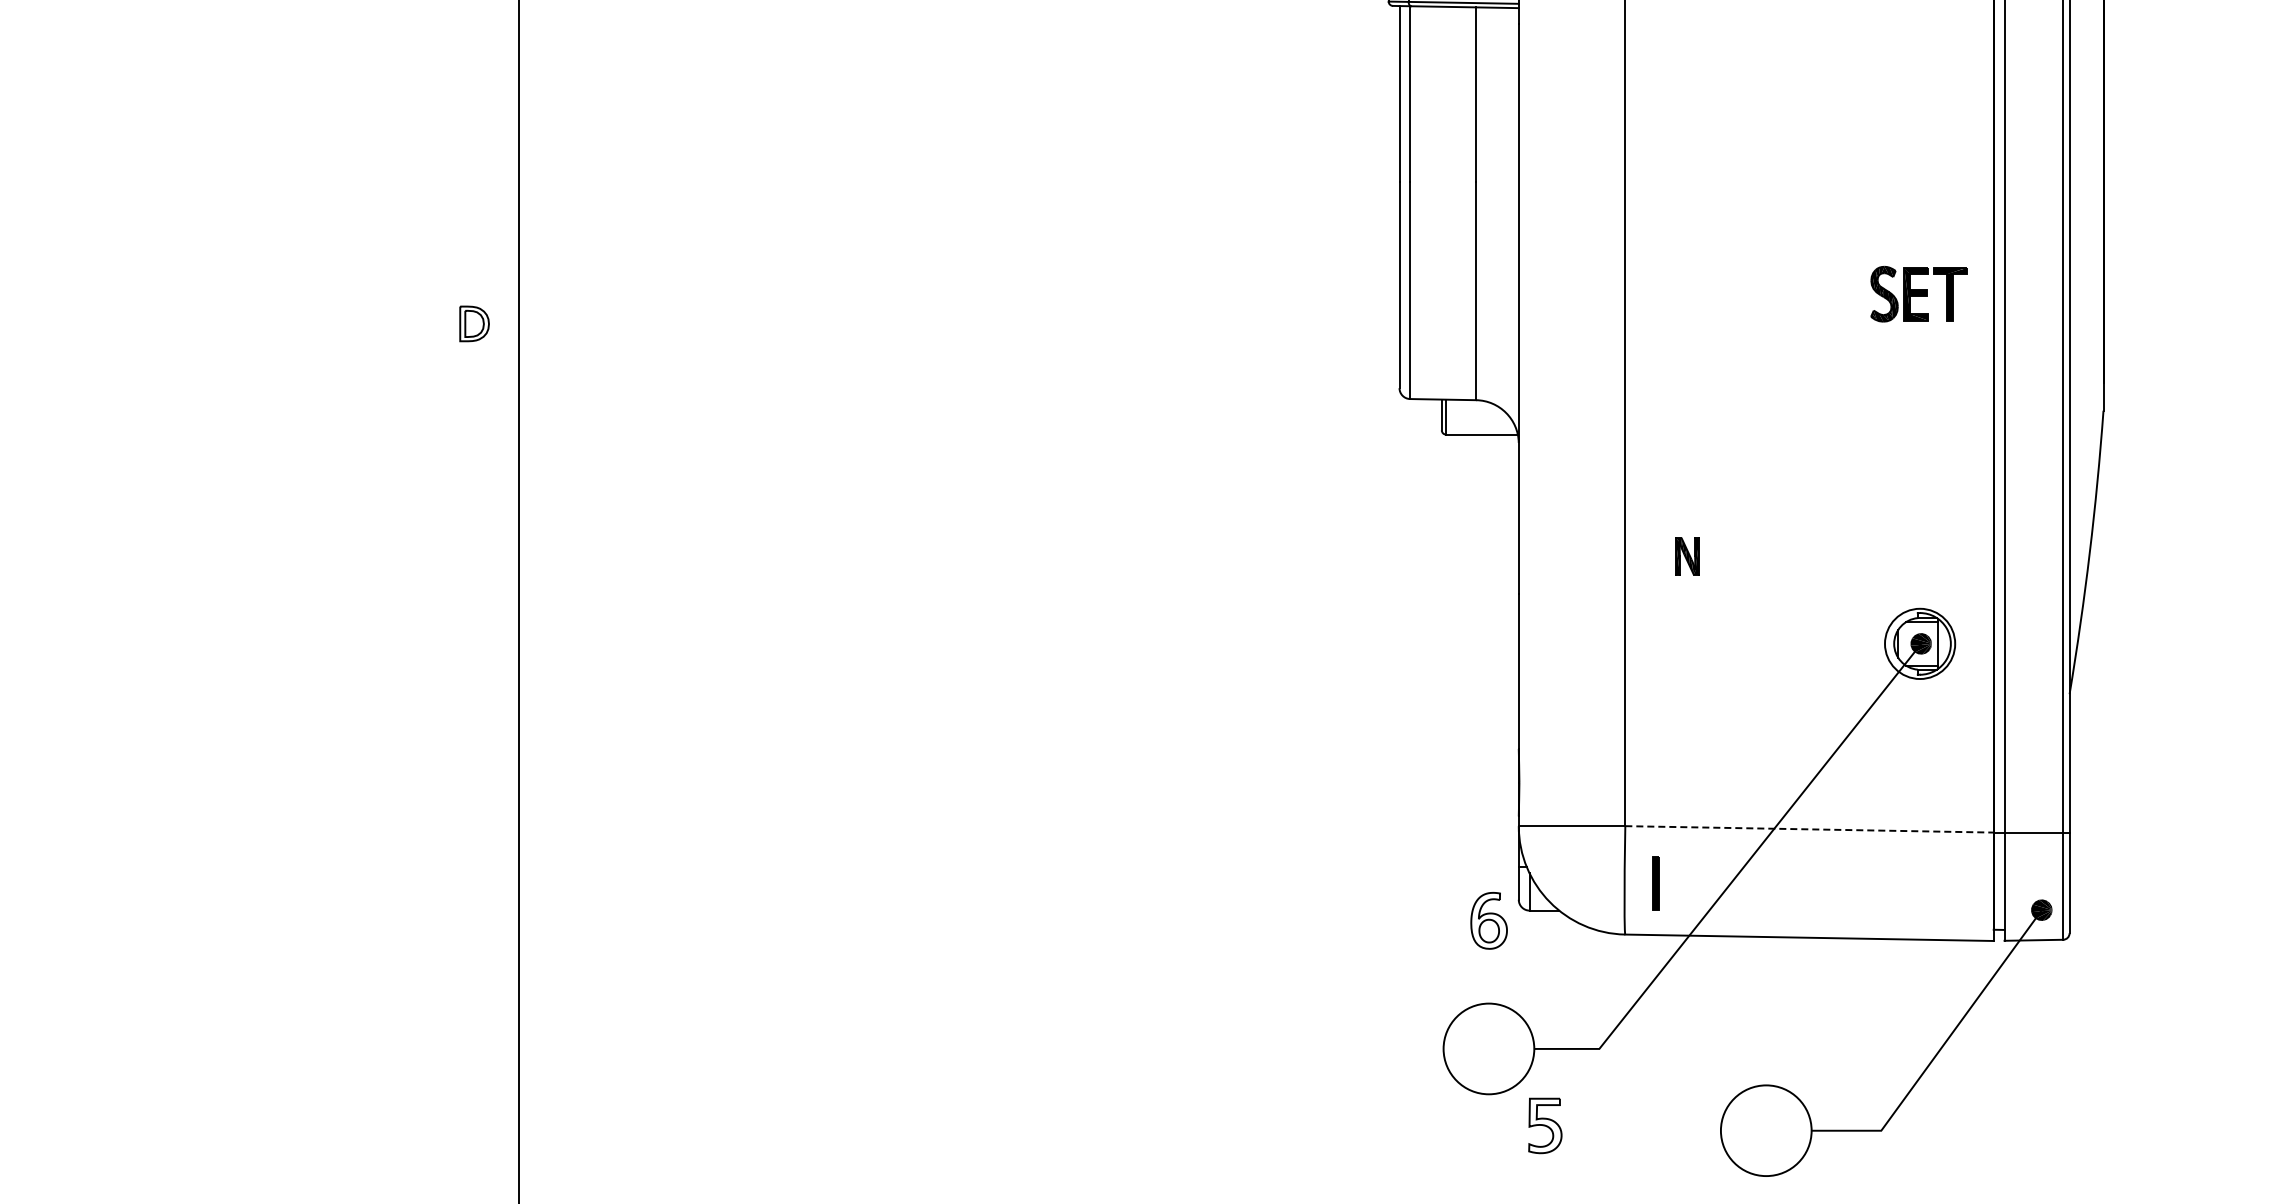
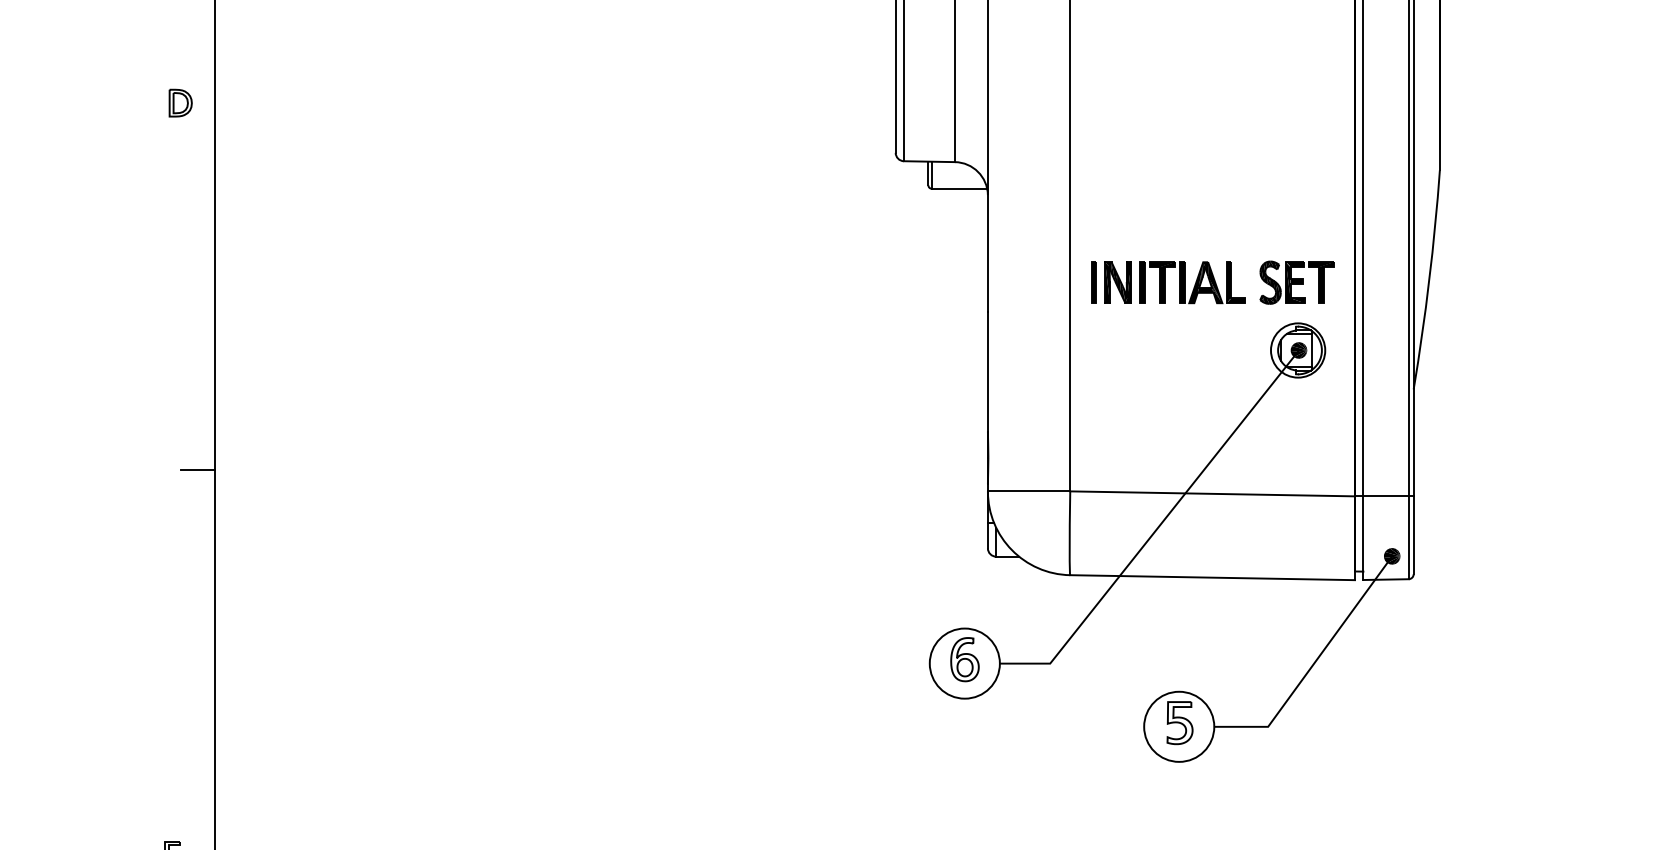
part: (1918, 293) -> (1296, 282), moved
part: (1783, 555) -> (1192, 282), added
part: (1687, 556) -> (1118, 282), size x1.43
line: (496, 798) -> (197, 470), added
line: (1810, 829) -> (1213, 493), dashed -> solid
part: (1655, 883) -> (1093, 282), moved
part: (1488, 920) -> (964, 659), moved
part: (1545, 1125) -> (1180, 722), moved

